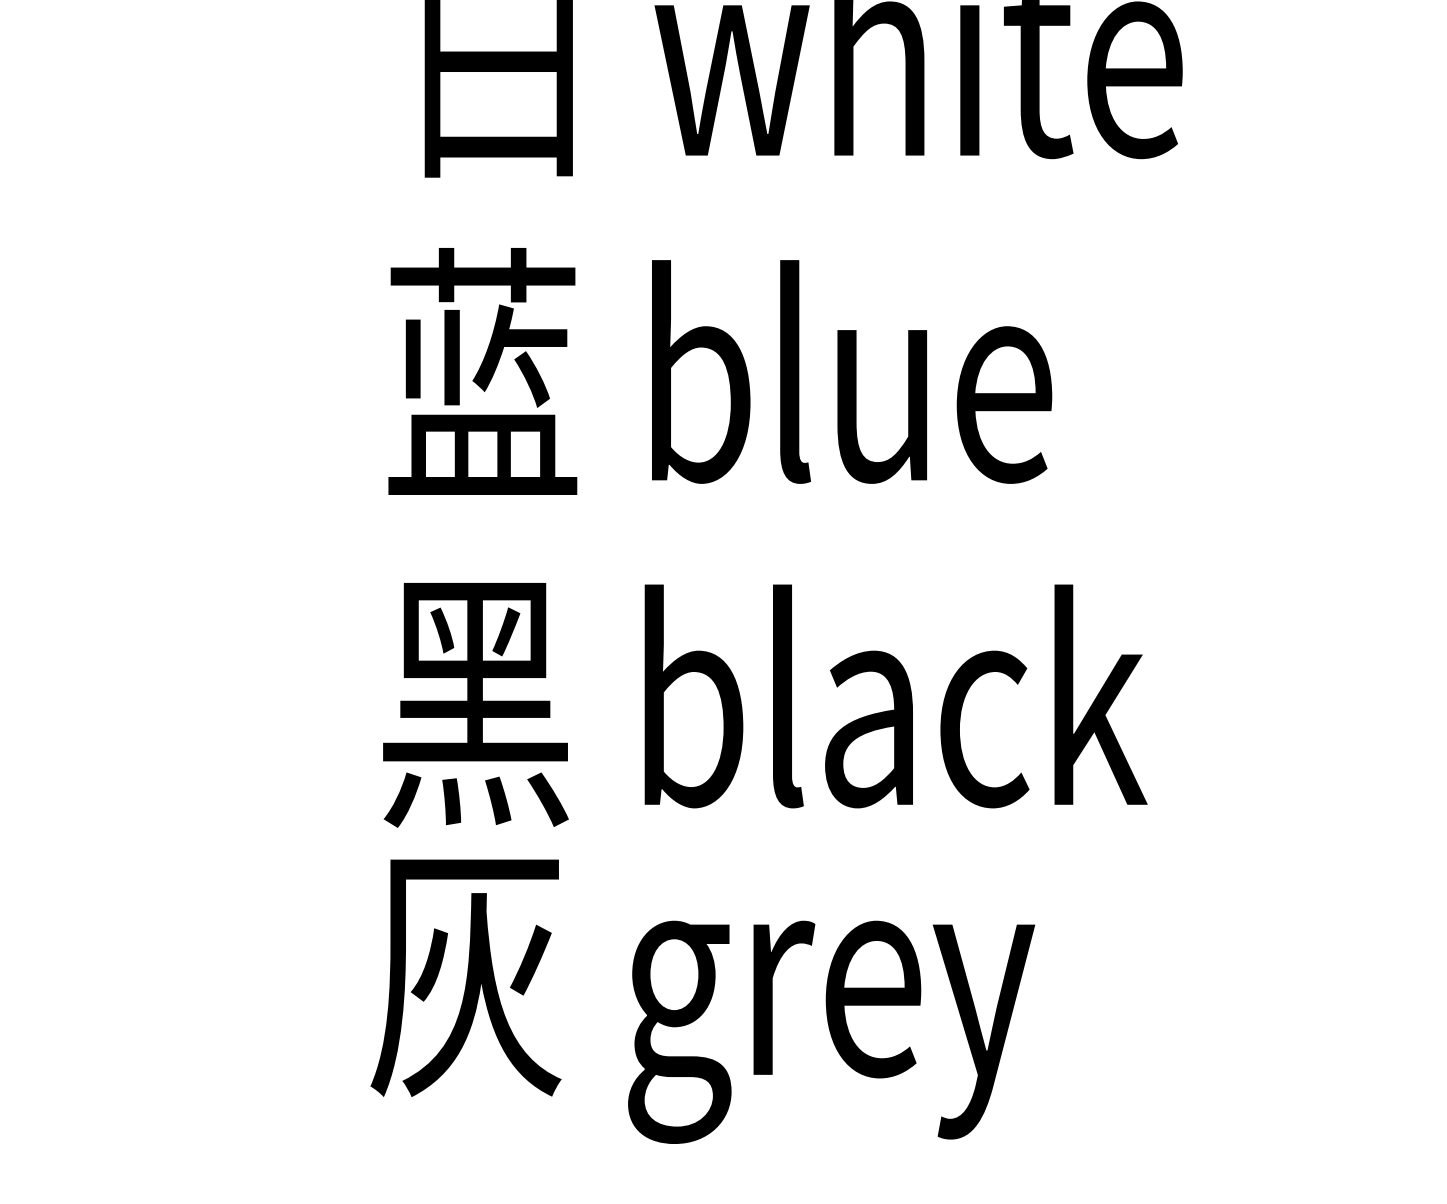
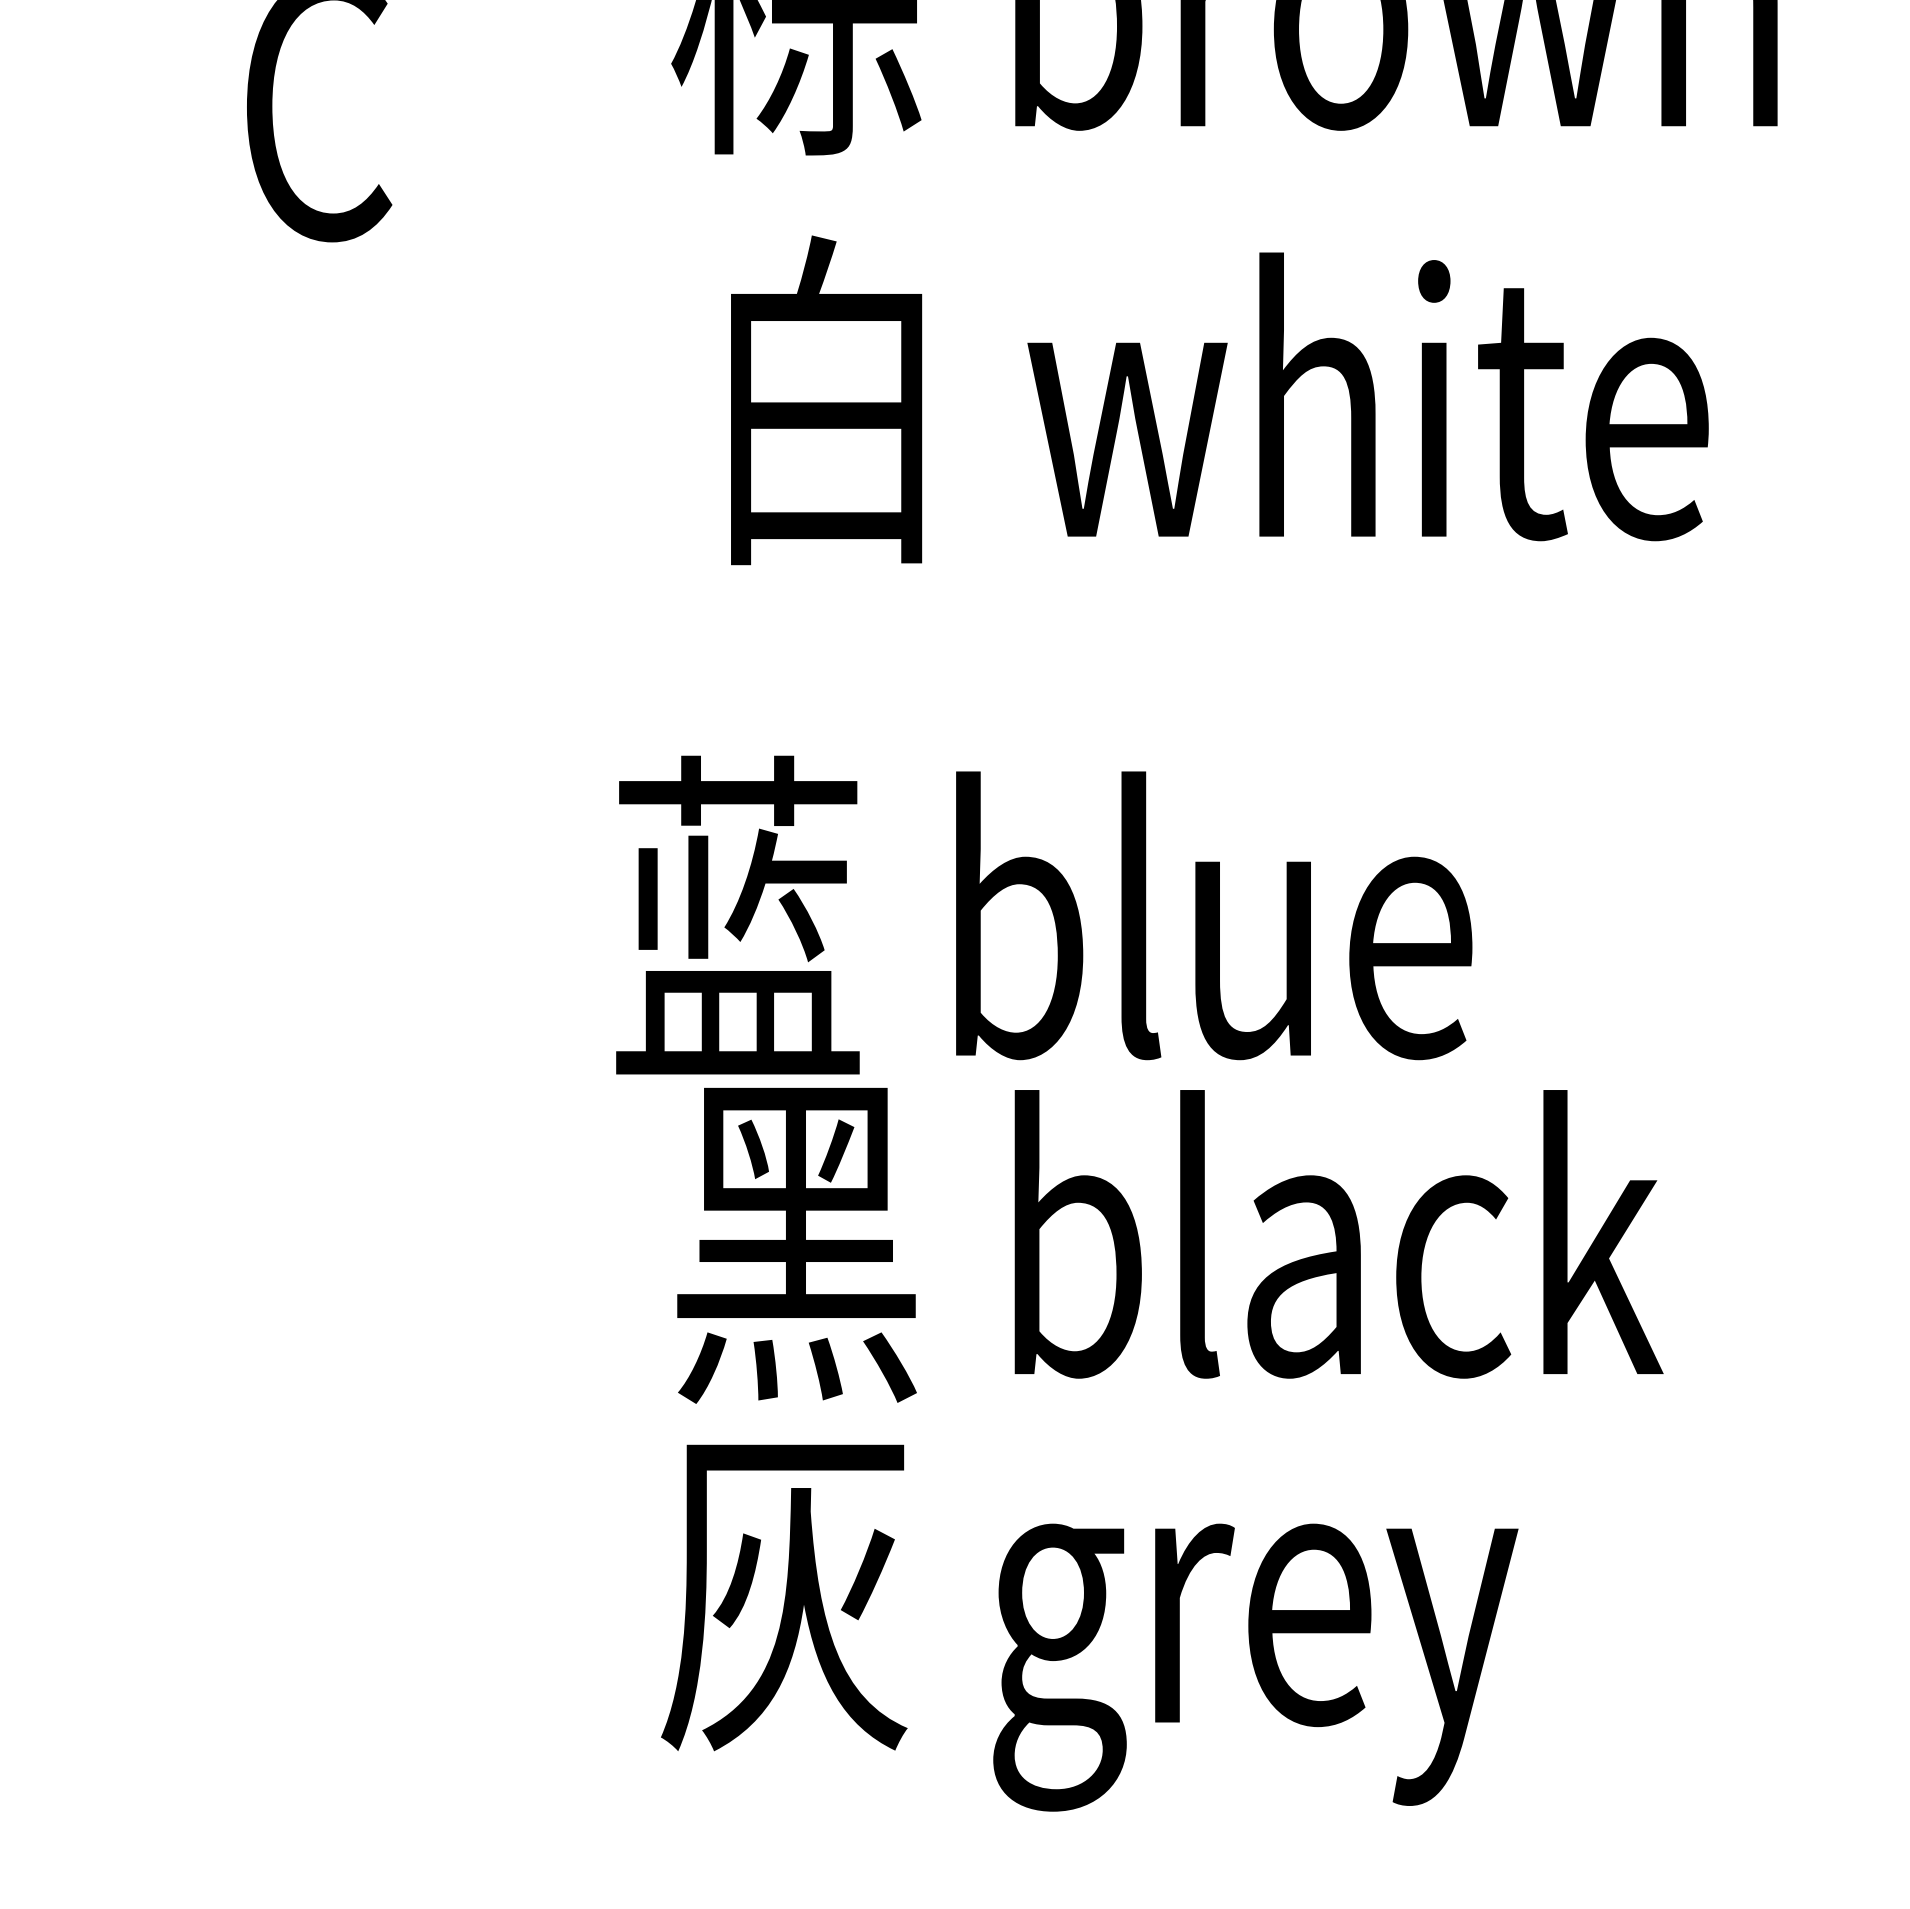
text: (720, 370) -> (1044, 914), moved

